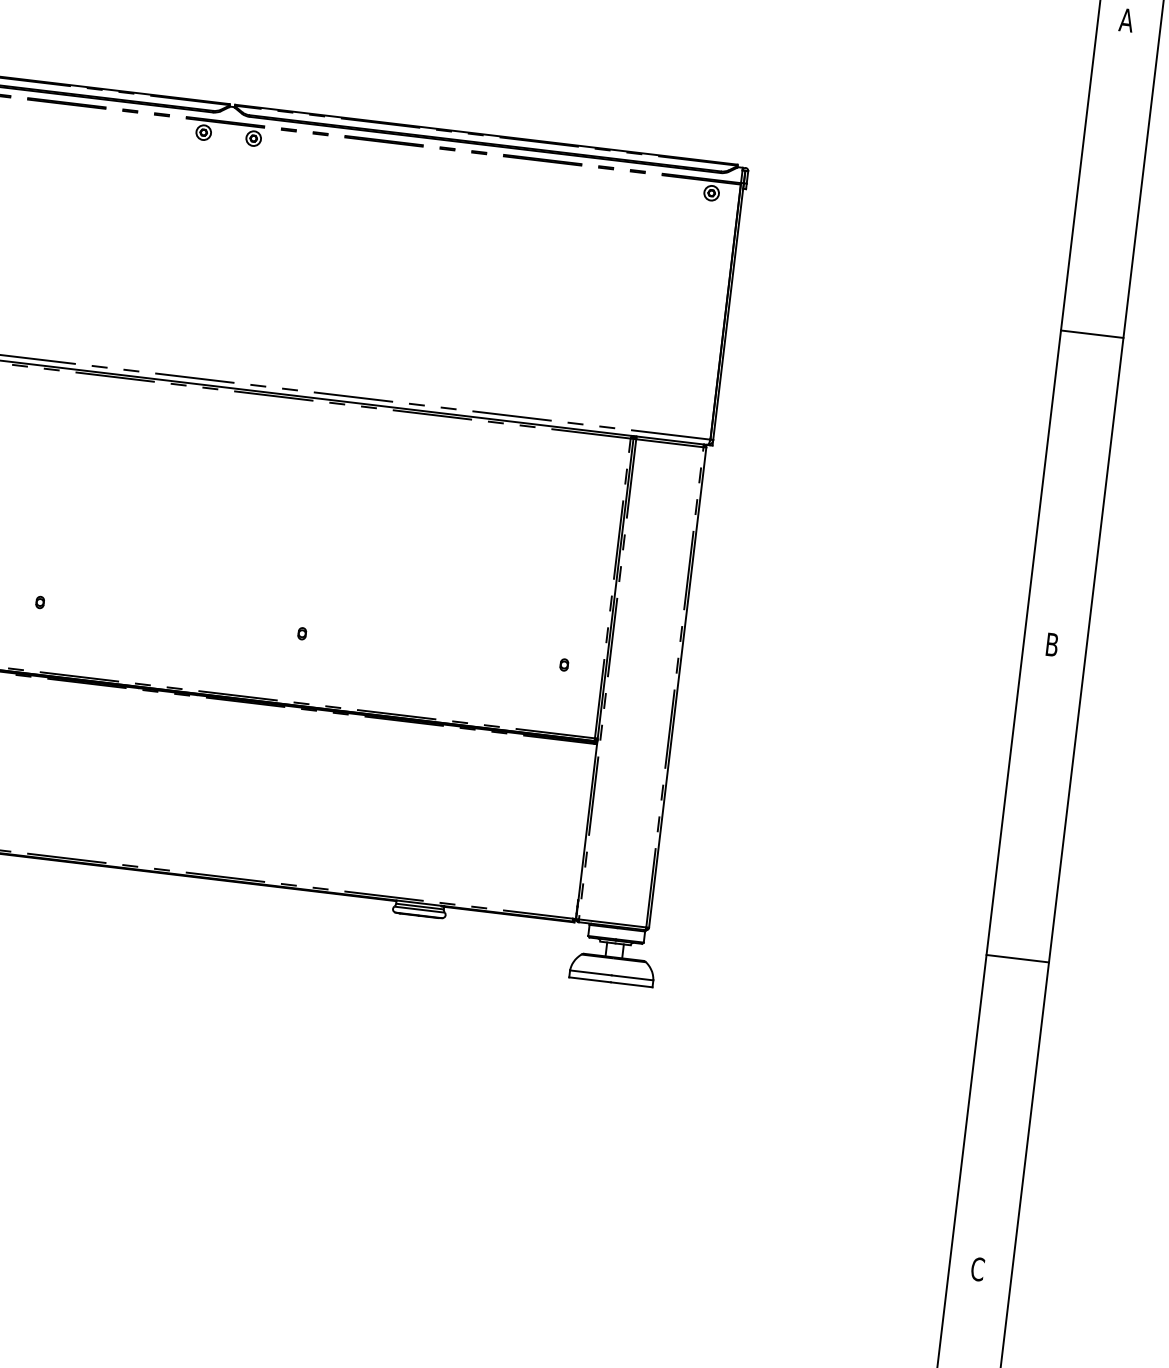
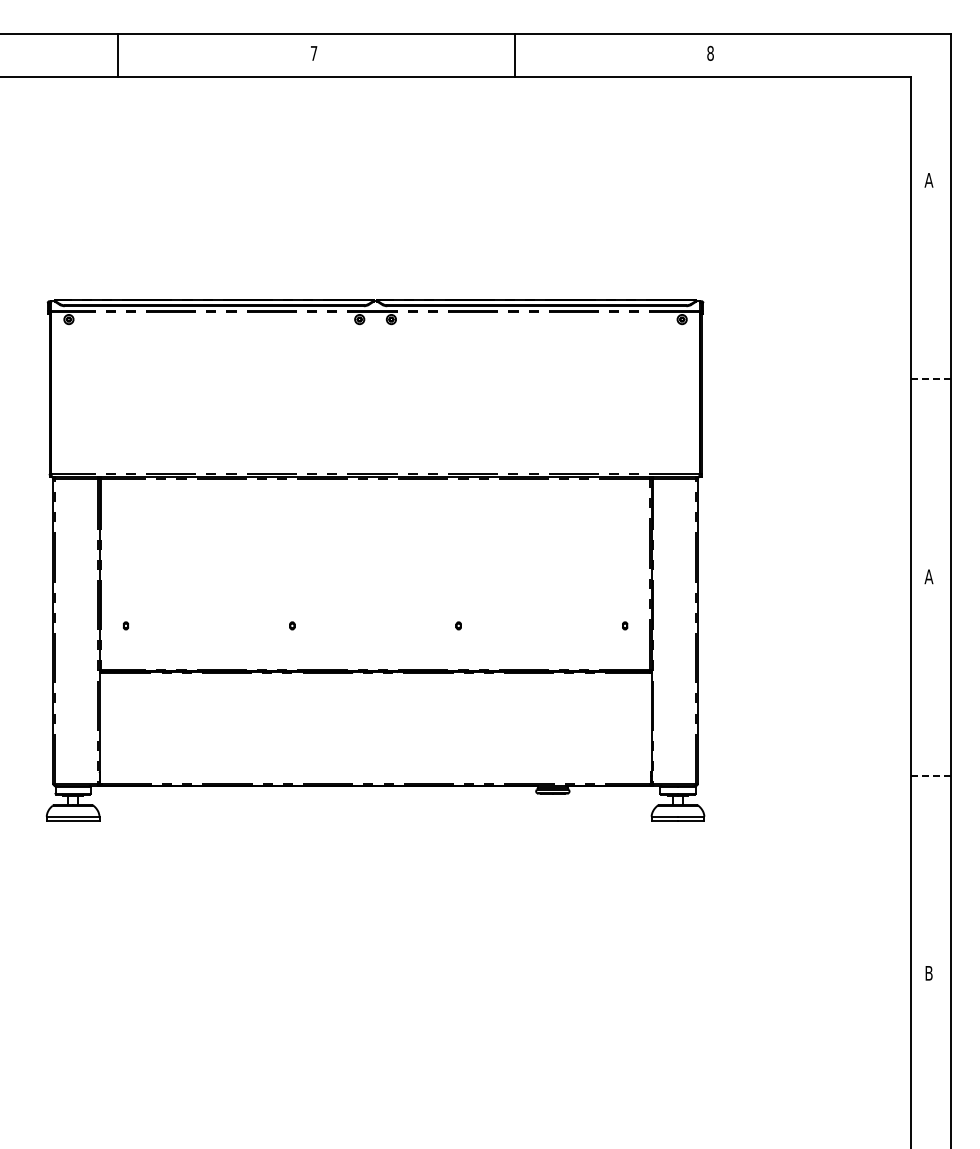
line: (1091, 334) -> (930, 379), solid -> dashed
text: (1051, 644) -> (928, 576), B -> A
line: (1017, 958) -> (930, 775), solid -> dashed
text: (978, 1268) -> (929, 972), C -> B

